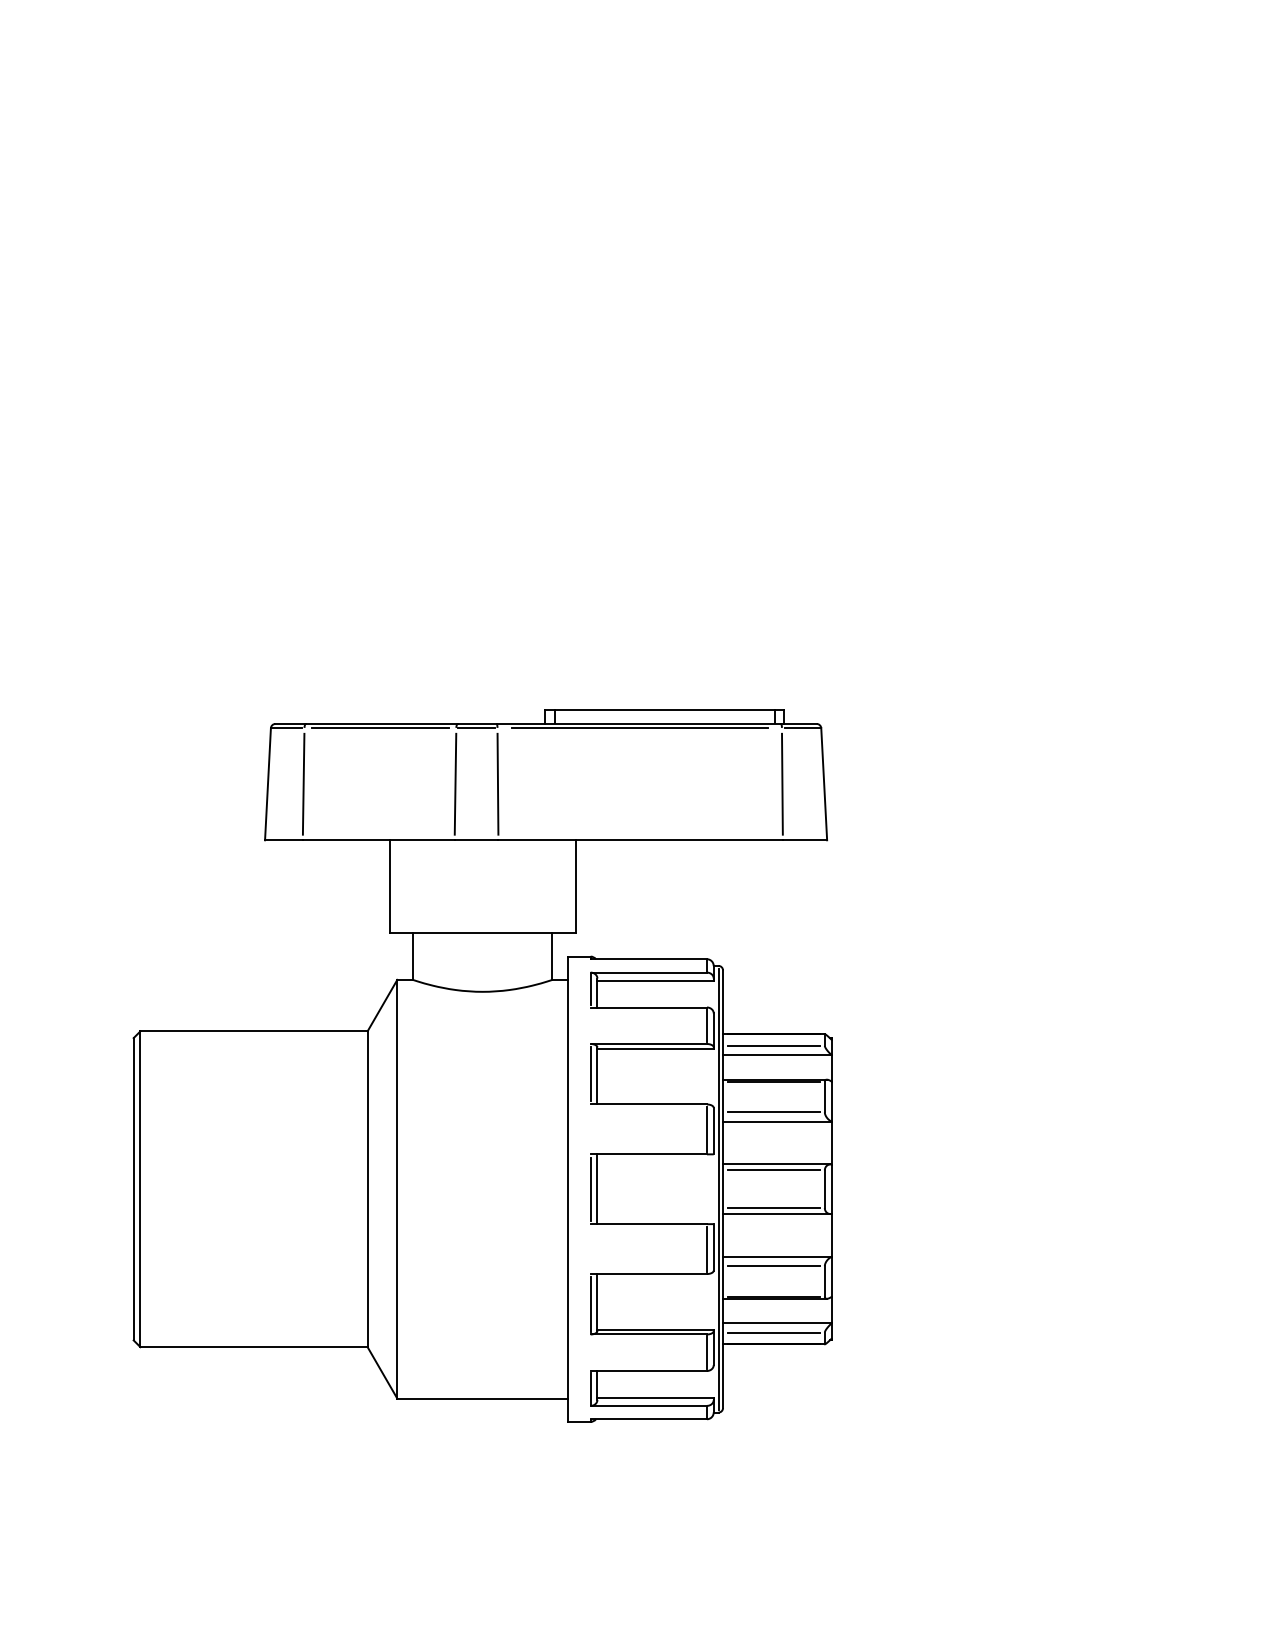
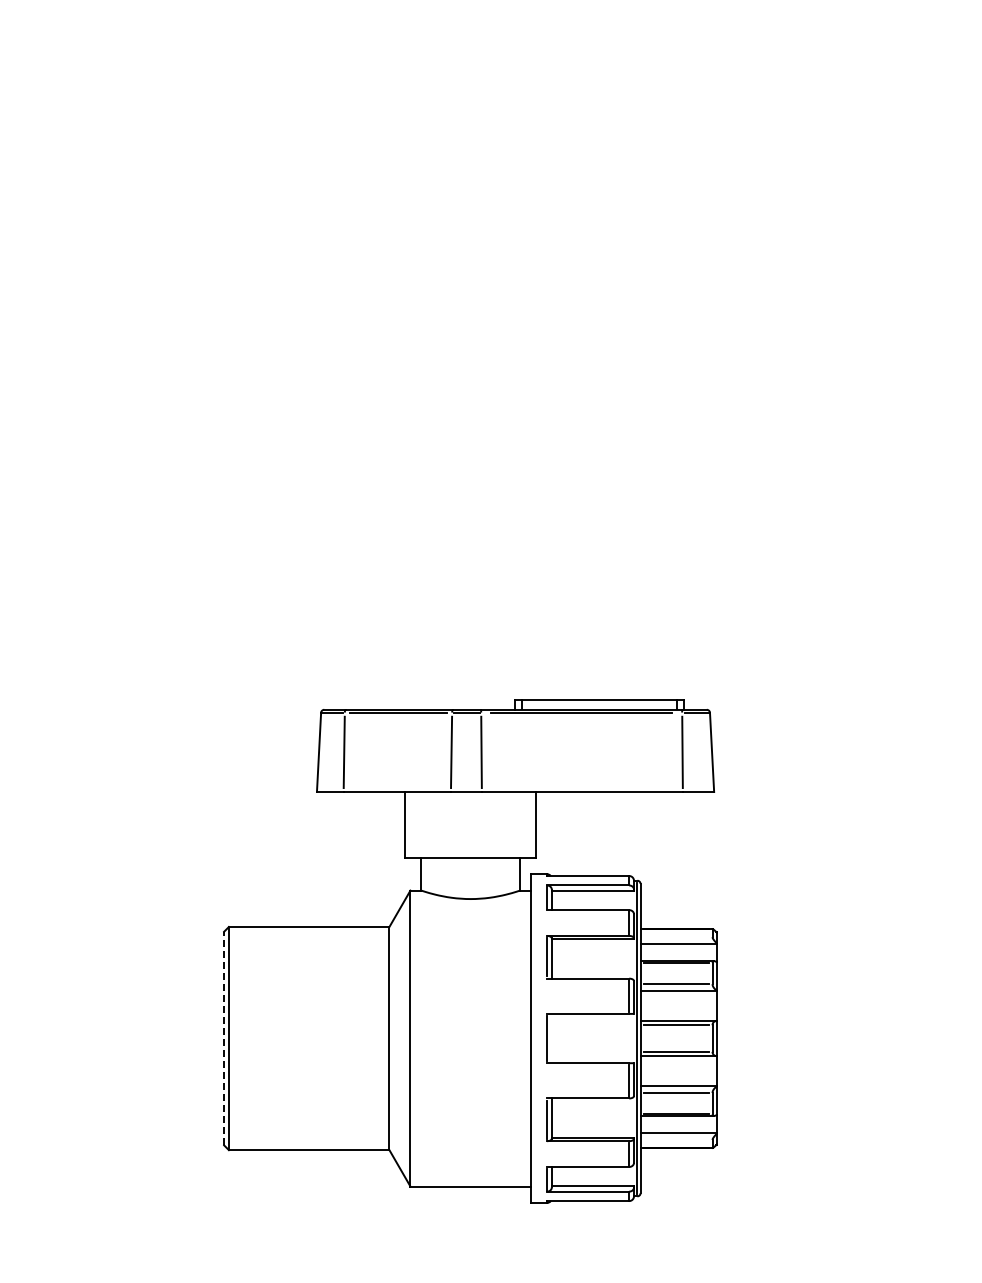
line: (773, 1046) -> (676, 937), removed
line: (134, 1189) -> (224, 1038), solid -> dashed
line: (596, 1189) -> (551, 1038), removed
line: (773, 1332) -> (676, 1139), removed

